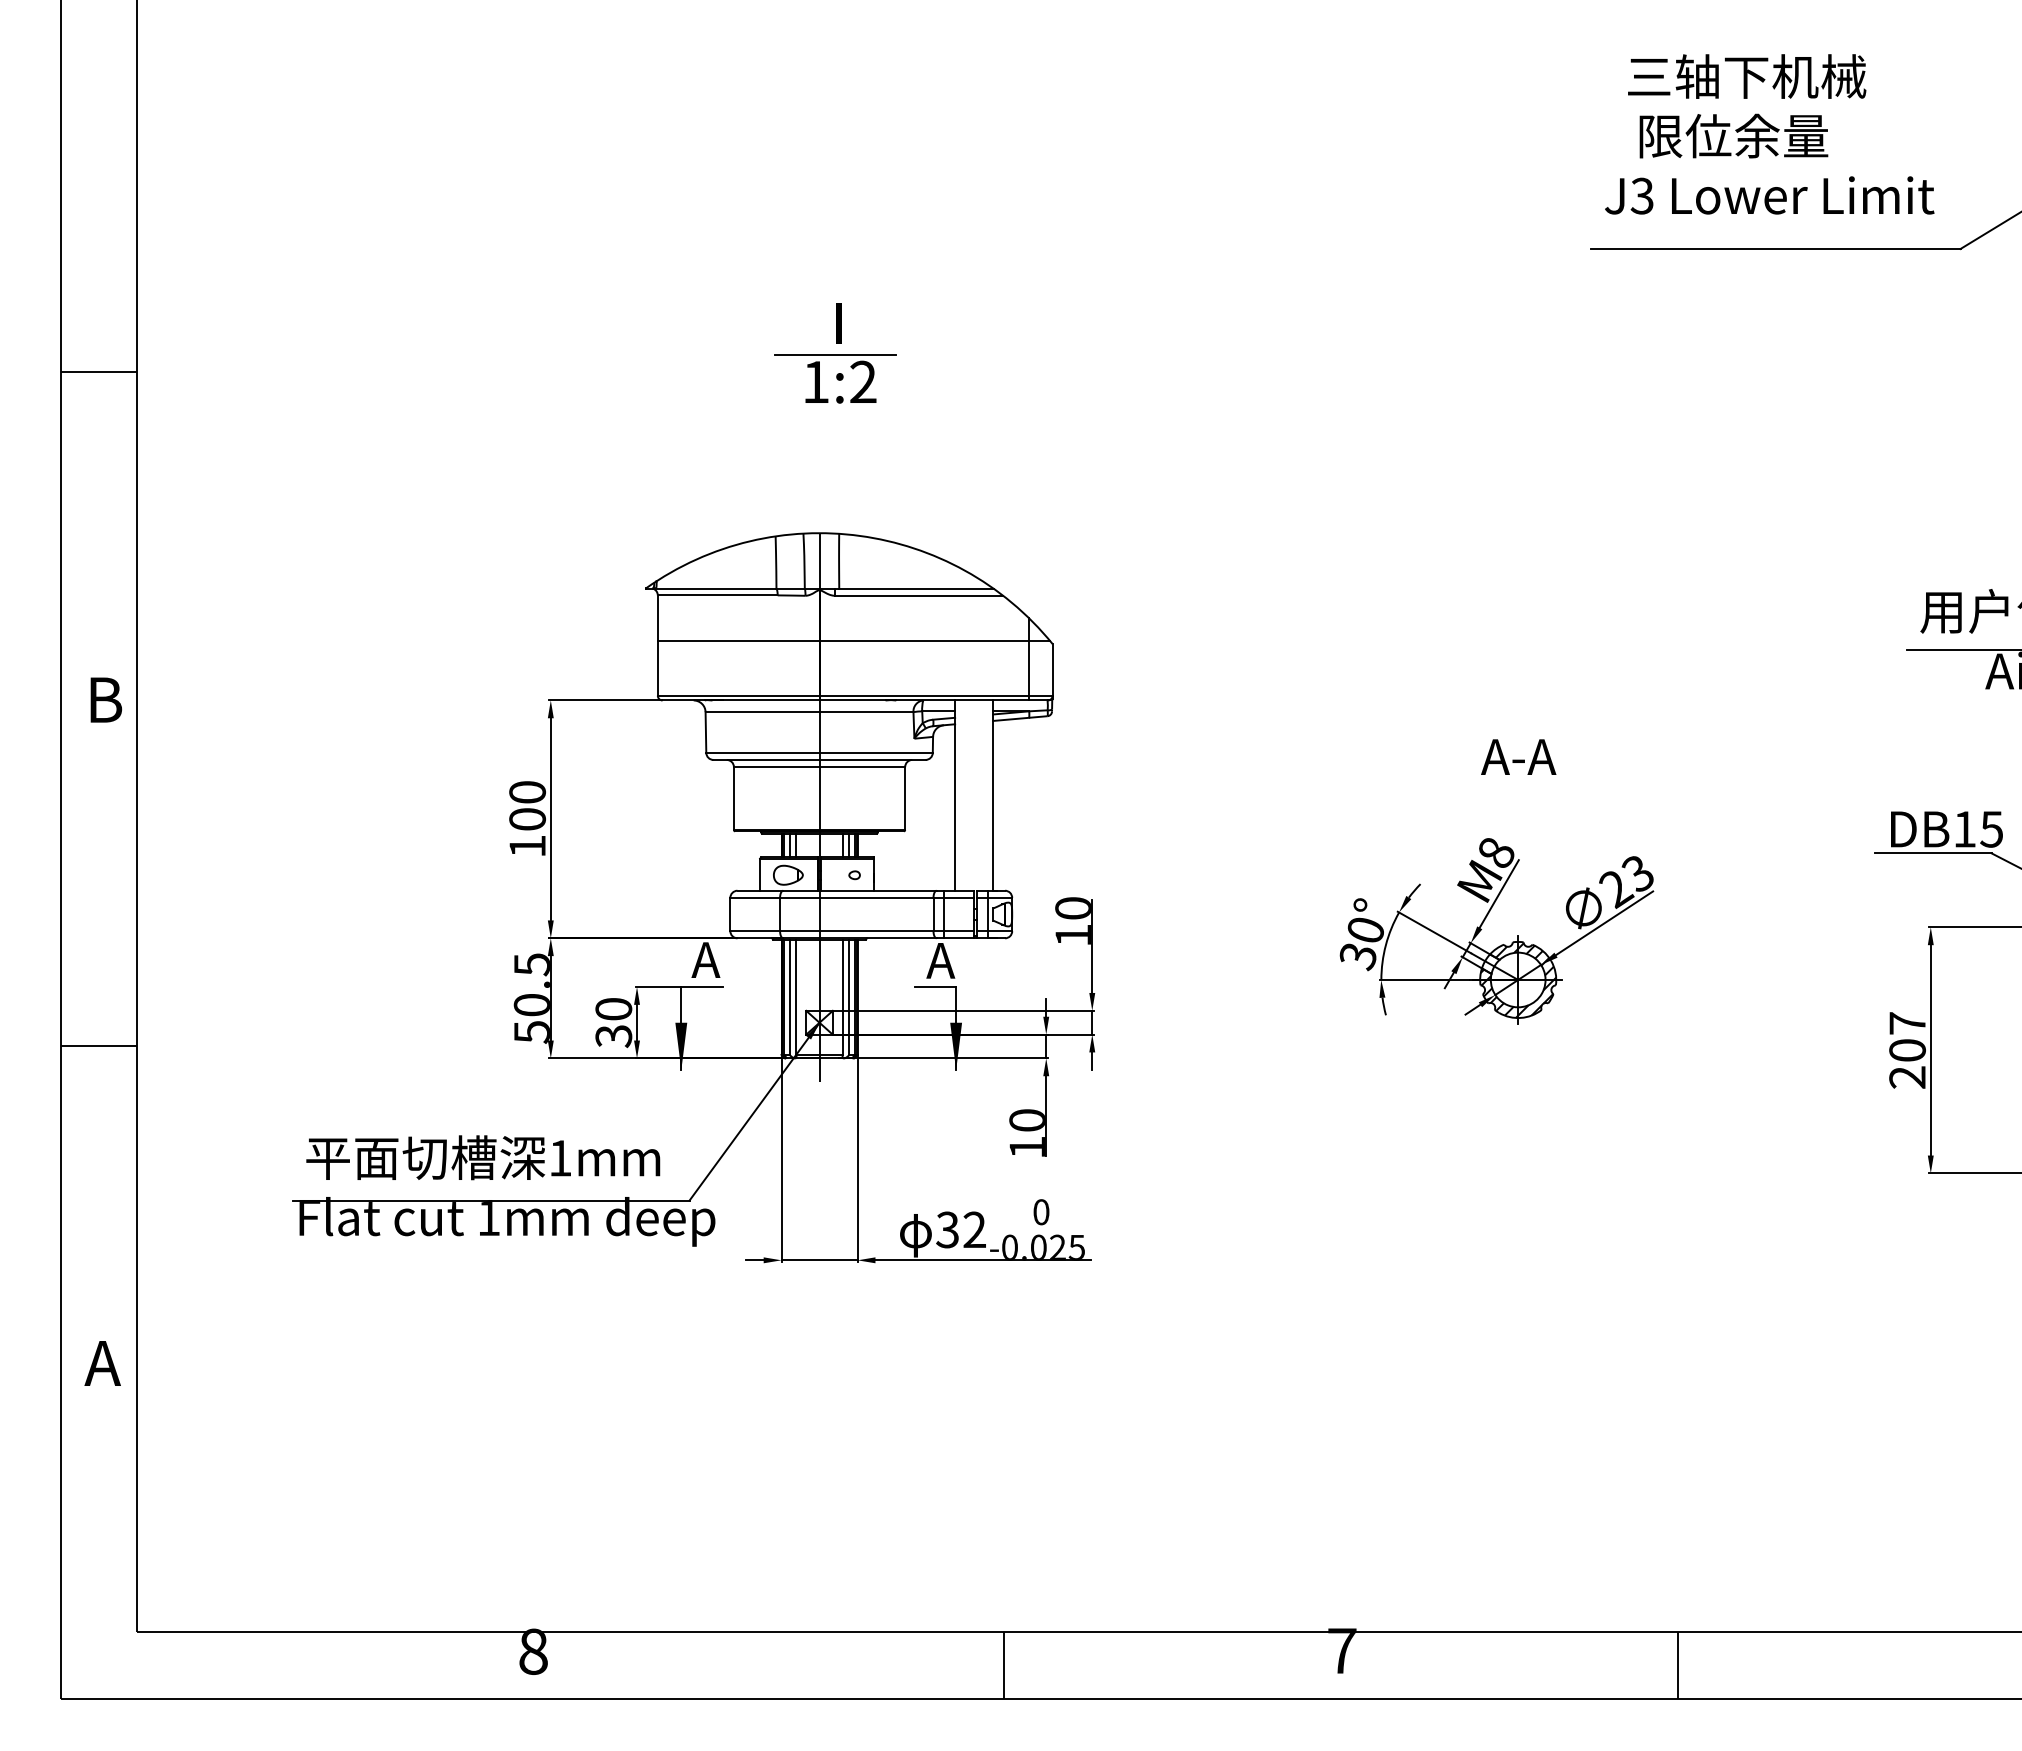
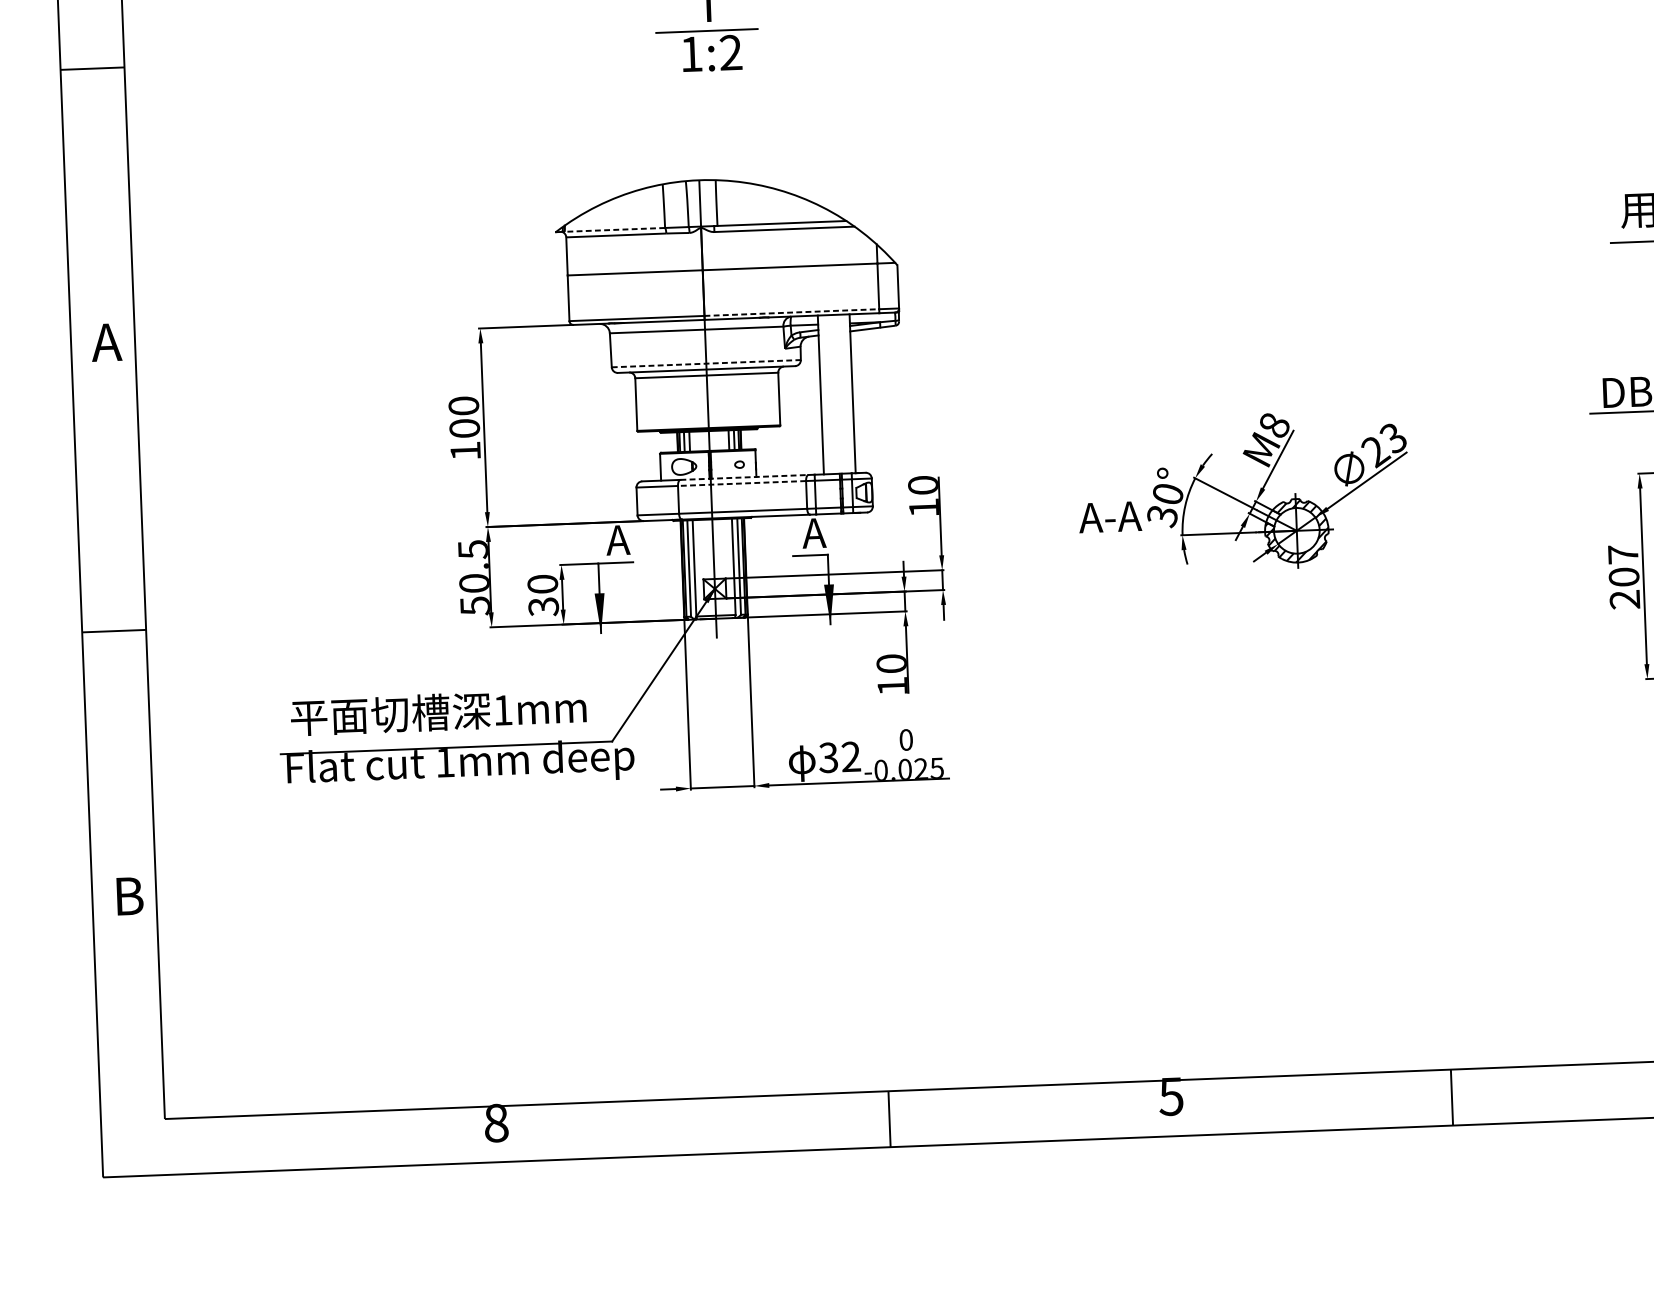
line: (715, 588) -> (614, 229), solid -> dashed
line: (924, 695) -> (792, 312), solid -> dashed
text: (103, 699) -> (106, 342), B -> A
line: (820, 752) -> (707, 363), solid -> dashed
text: (1518, 756) -> (1110, 516), moved
line: (859, 890) -> (744, 477), solid -> dashed
line: (856, 897) -> (741, 483), solid -> dashed
text: (102, 1363) -> (127, 896), A -> B
text: (1341, 1651) -> (1170, 1097), 7 -> 5

